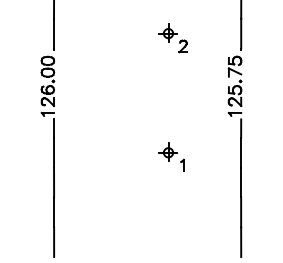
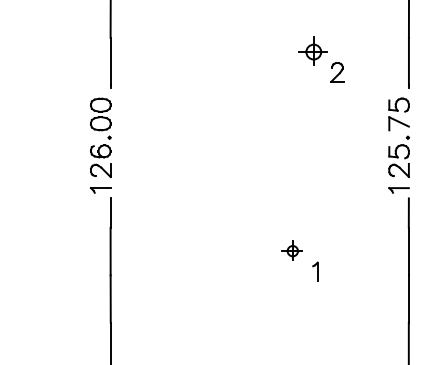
part: (172, 38) -> (320, 59), moved
part: (167, 151) -> (291, 249), size x0.7

